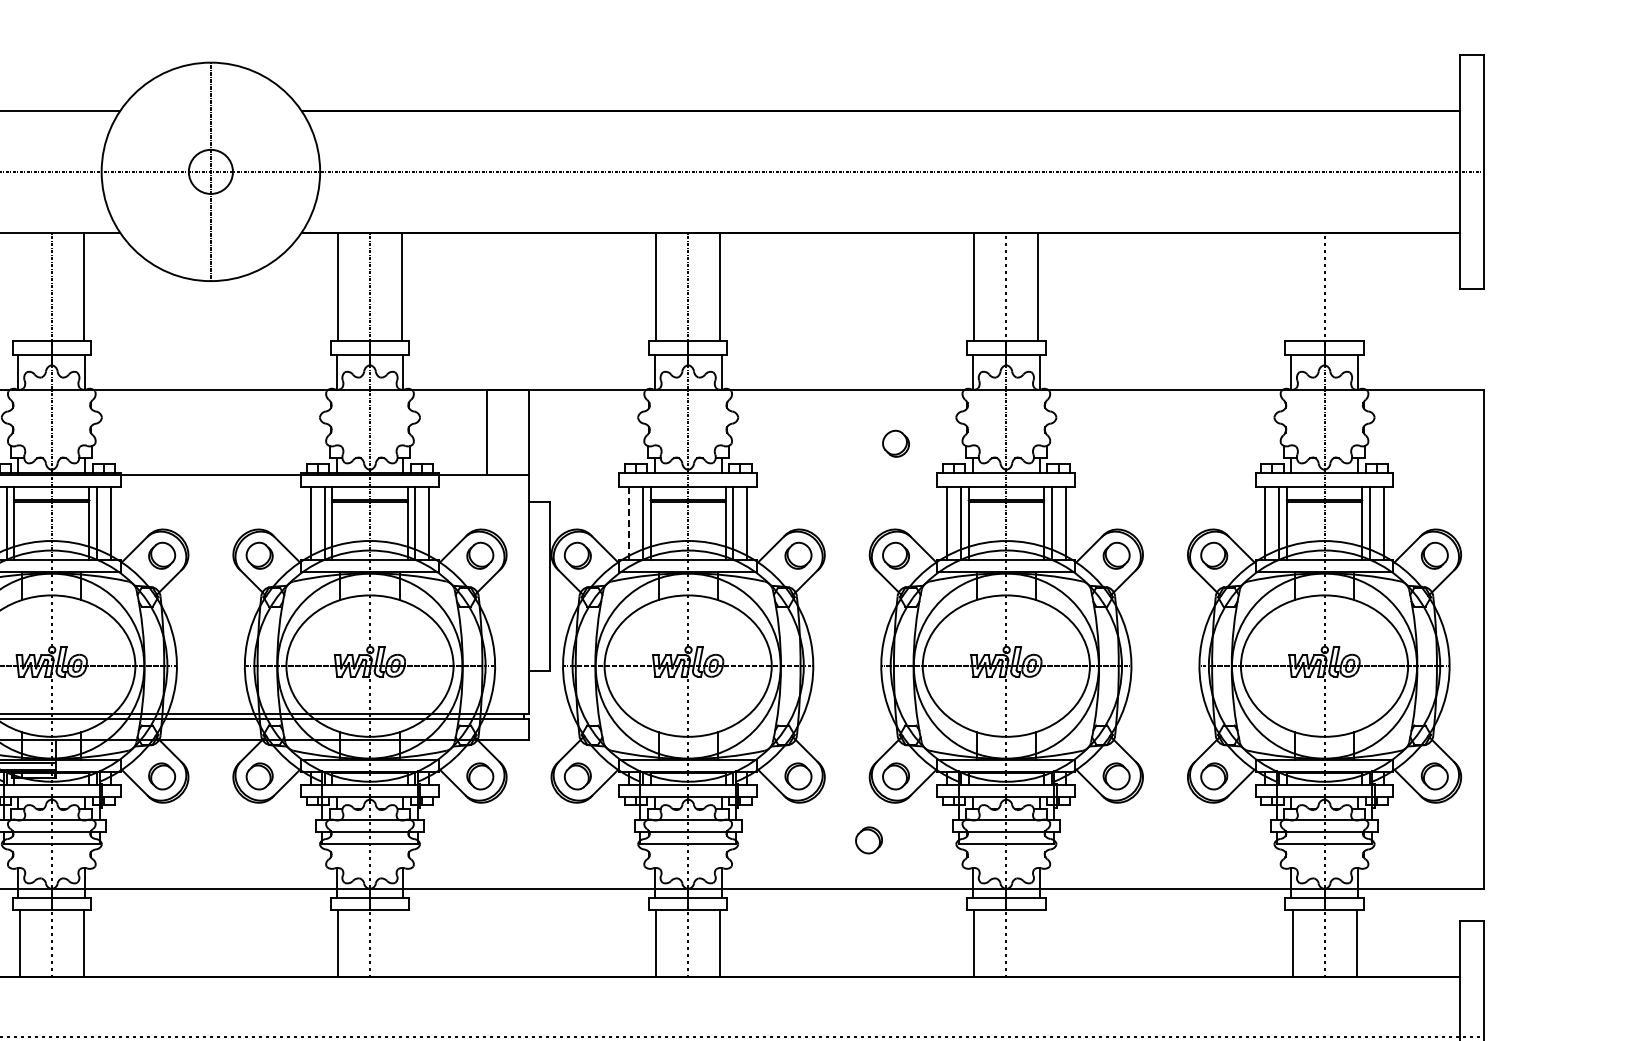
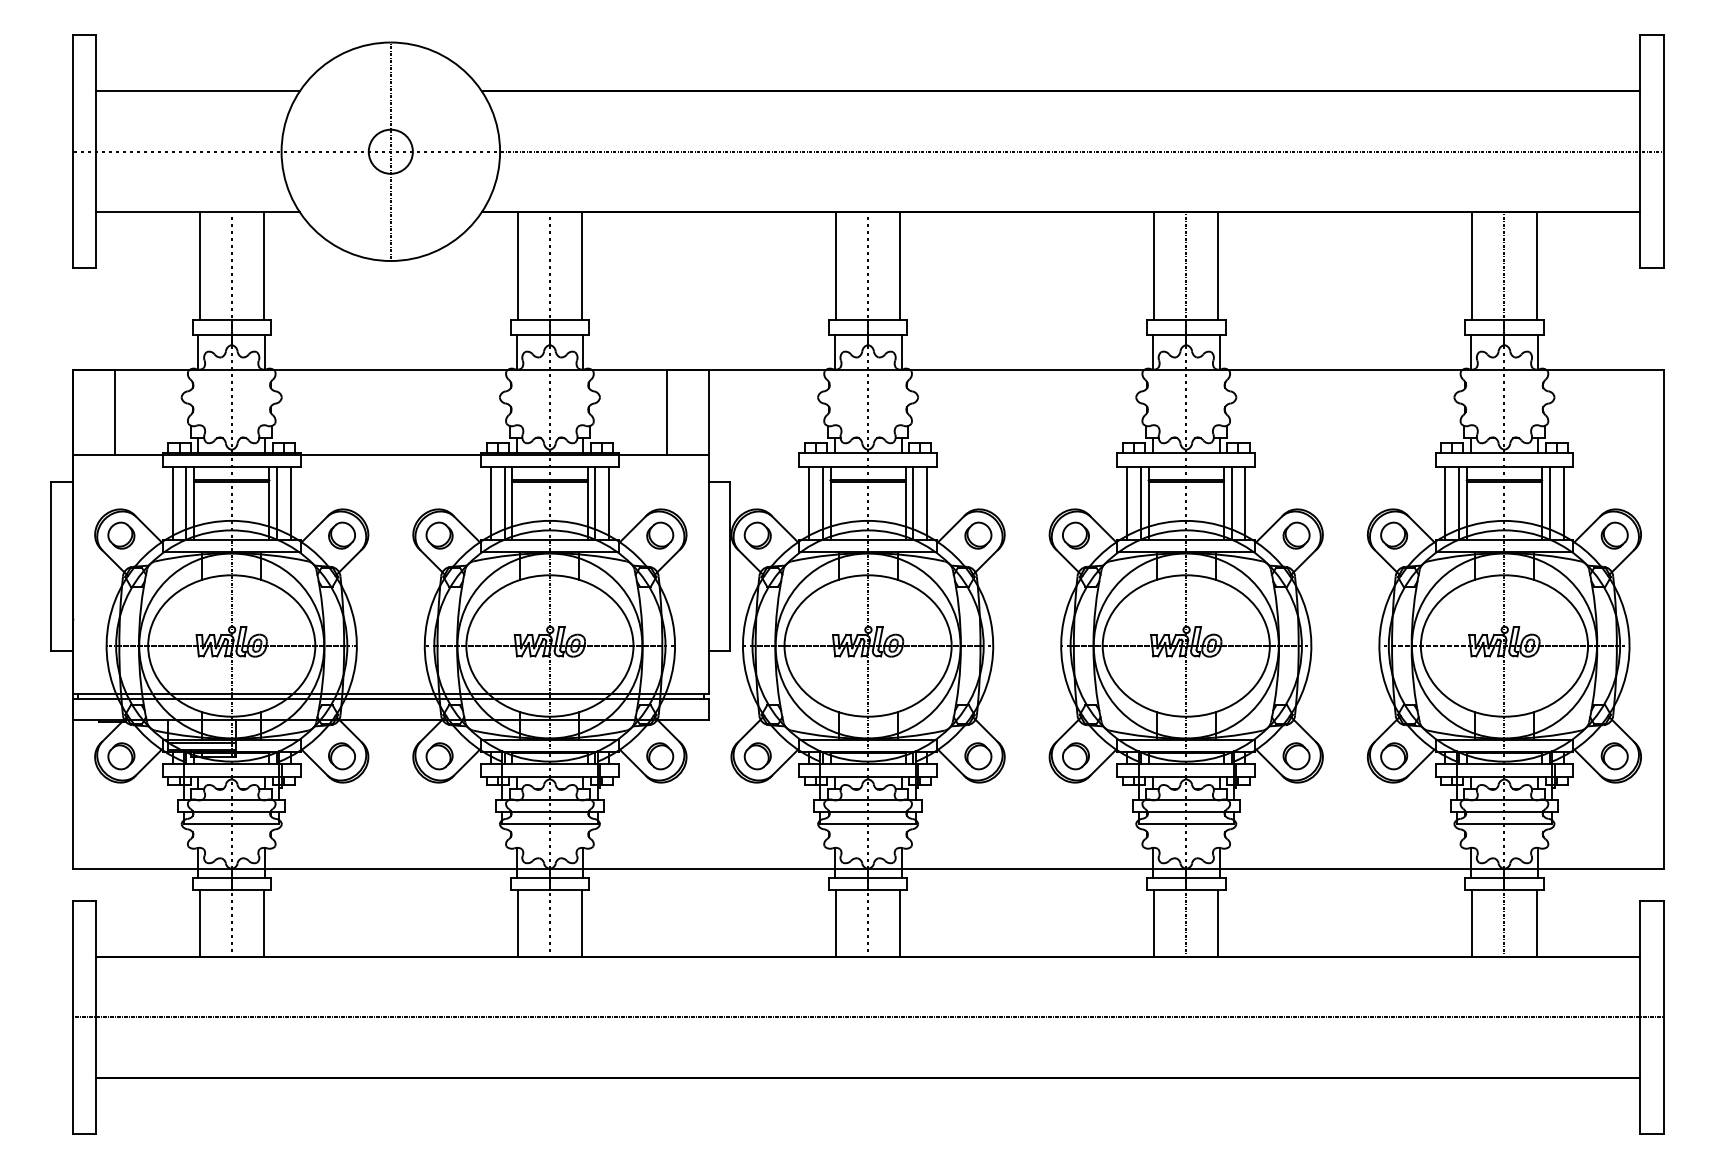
line: (19, 286) -> (199, 266), added
line: (1292, 286) -> (1472, 266), added
line: (1356, 286) -> (1536, 266), added
part: (895, 443) -> (1075, 423), removed
line: (628, 524) -> (808, 504), dashed -> solid
part: (868, 840) -> (1048, 820), removed
line: (401, 942) -> (581, 922), added
line: (1038, 942) -> (1218, 922), added

